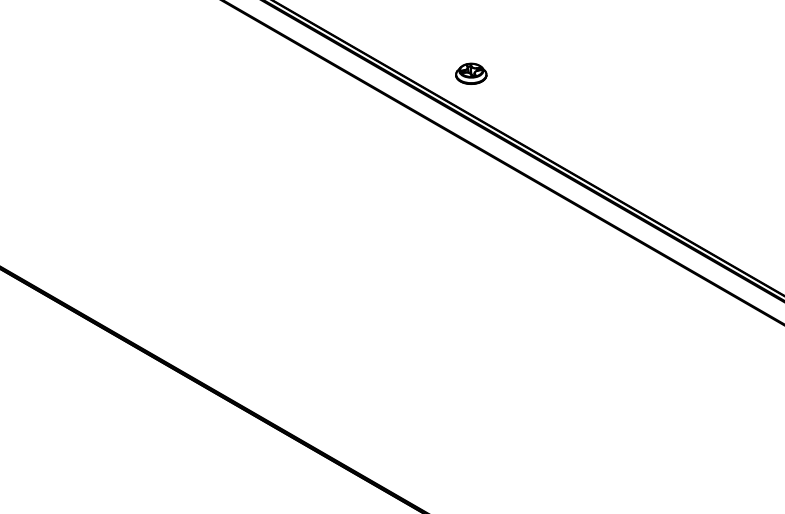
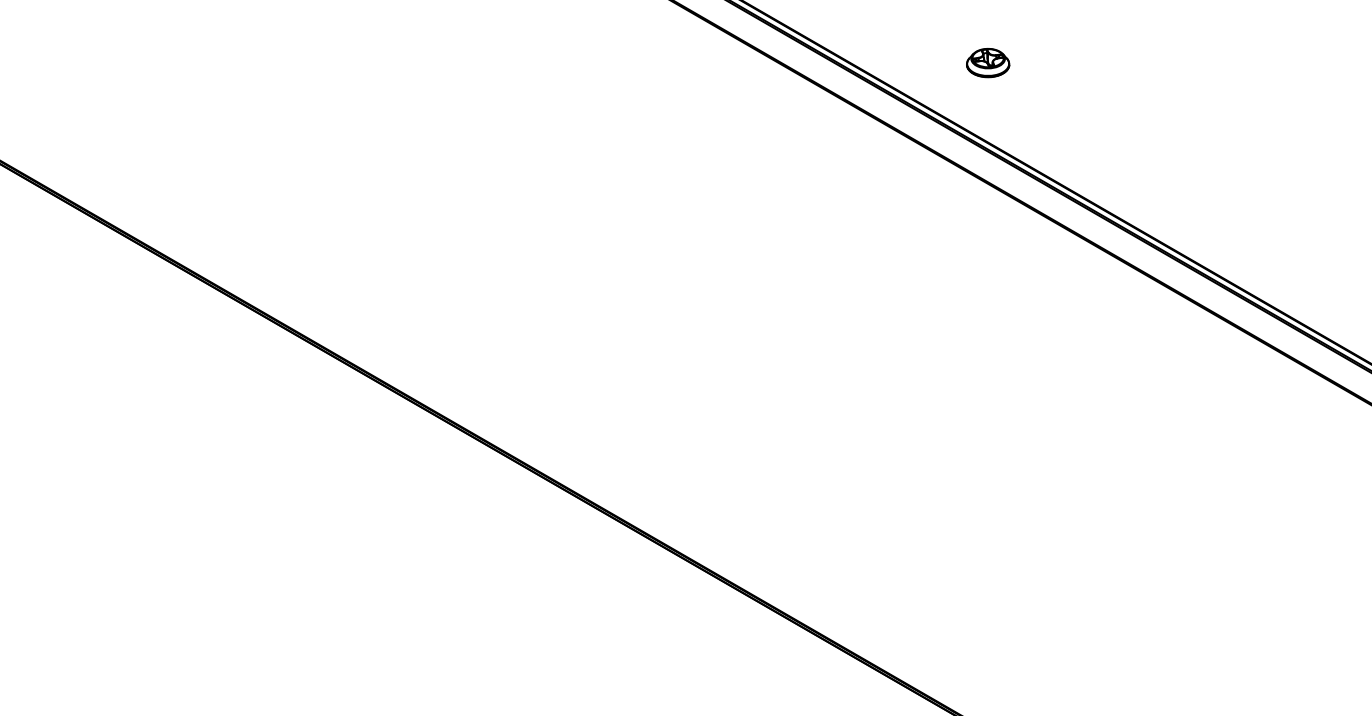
part: (471, 74) -> (988, 63), moved

